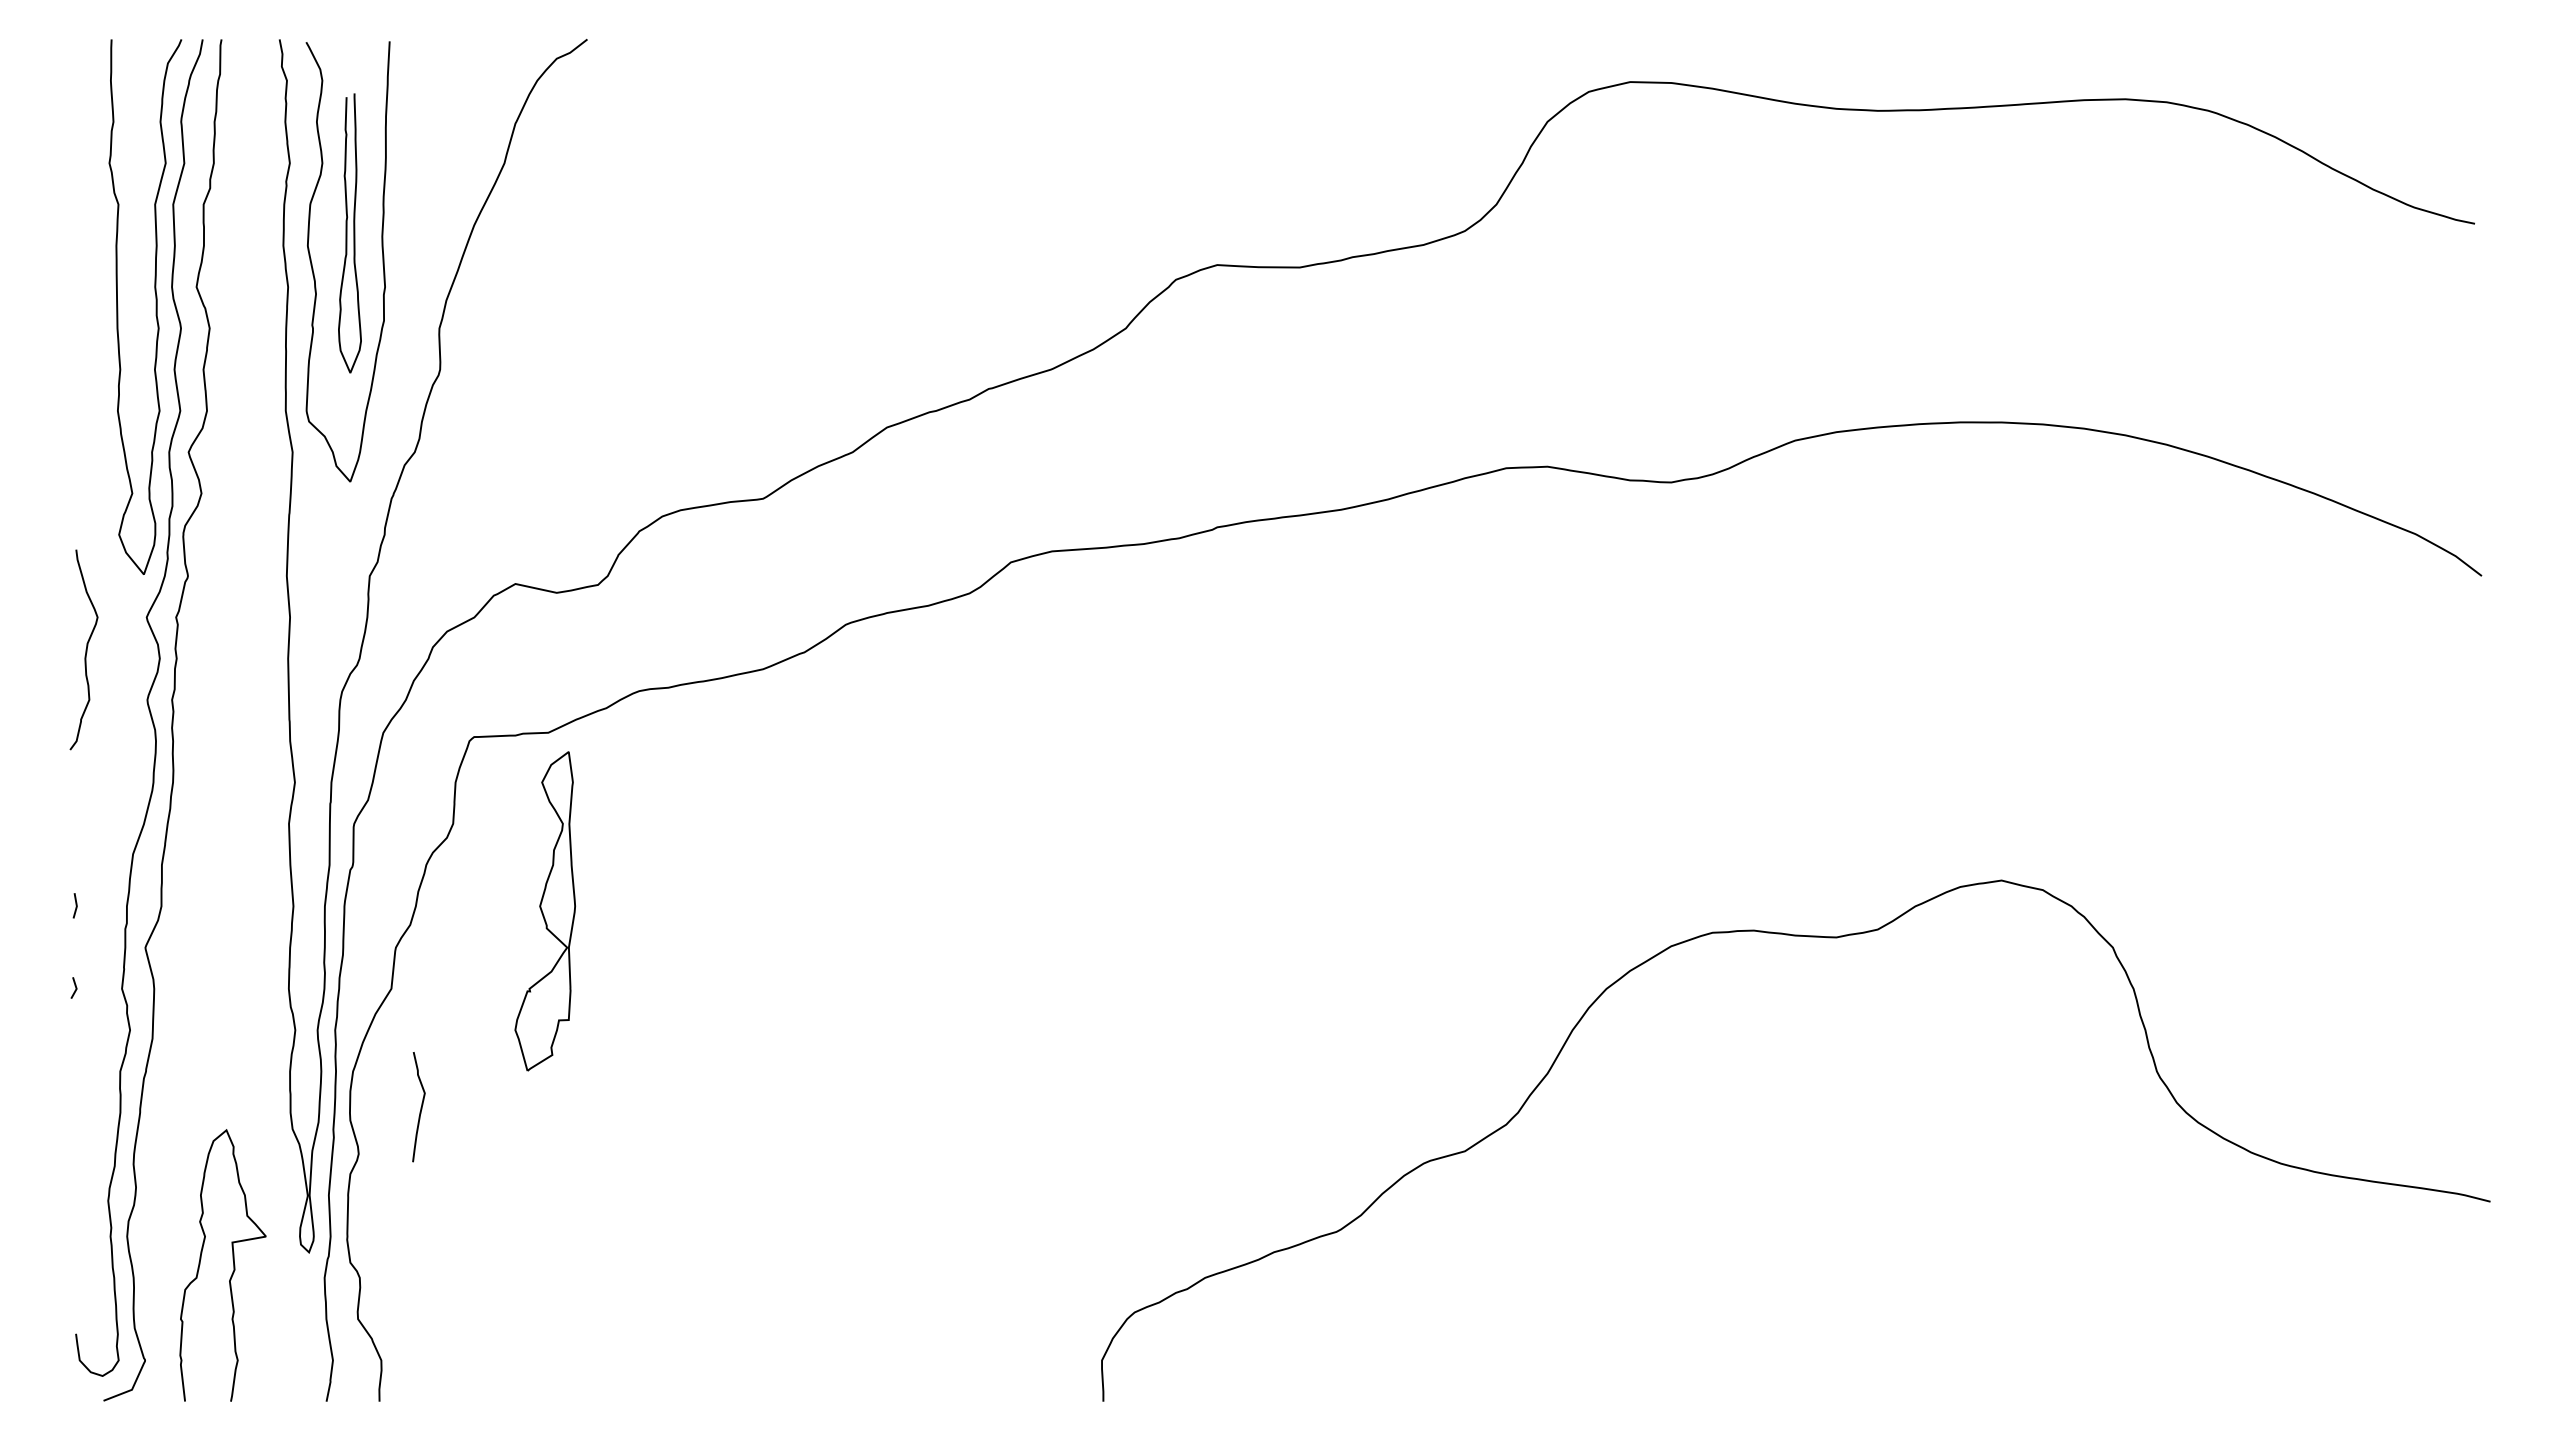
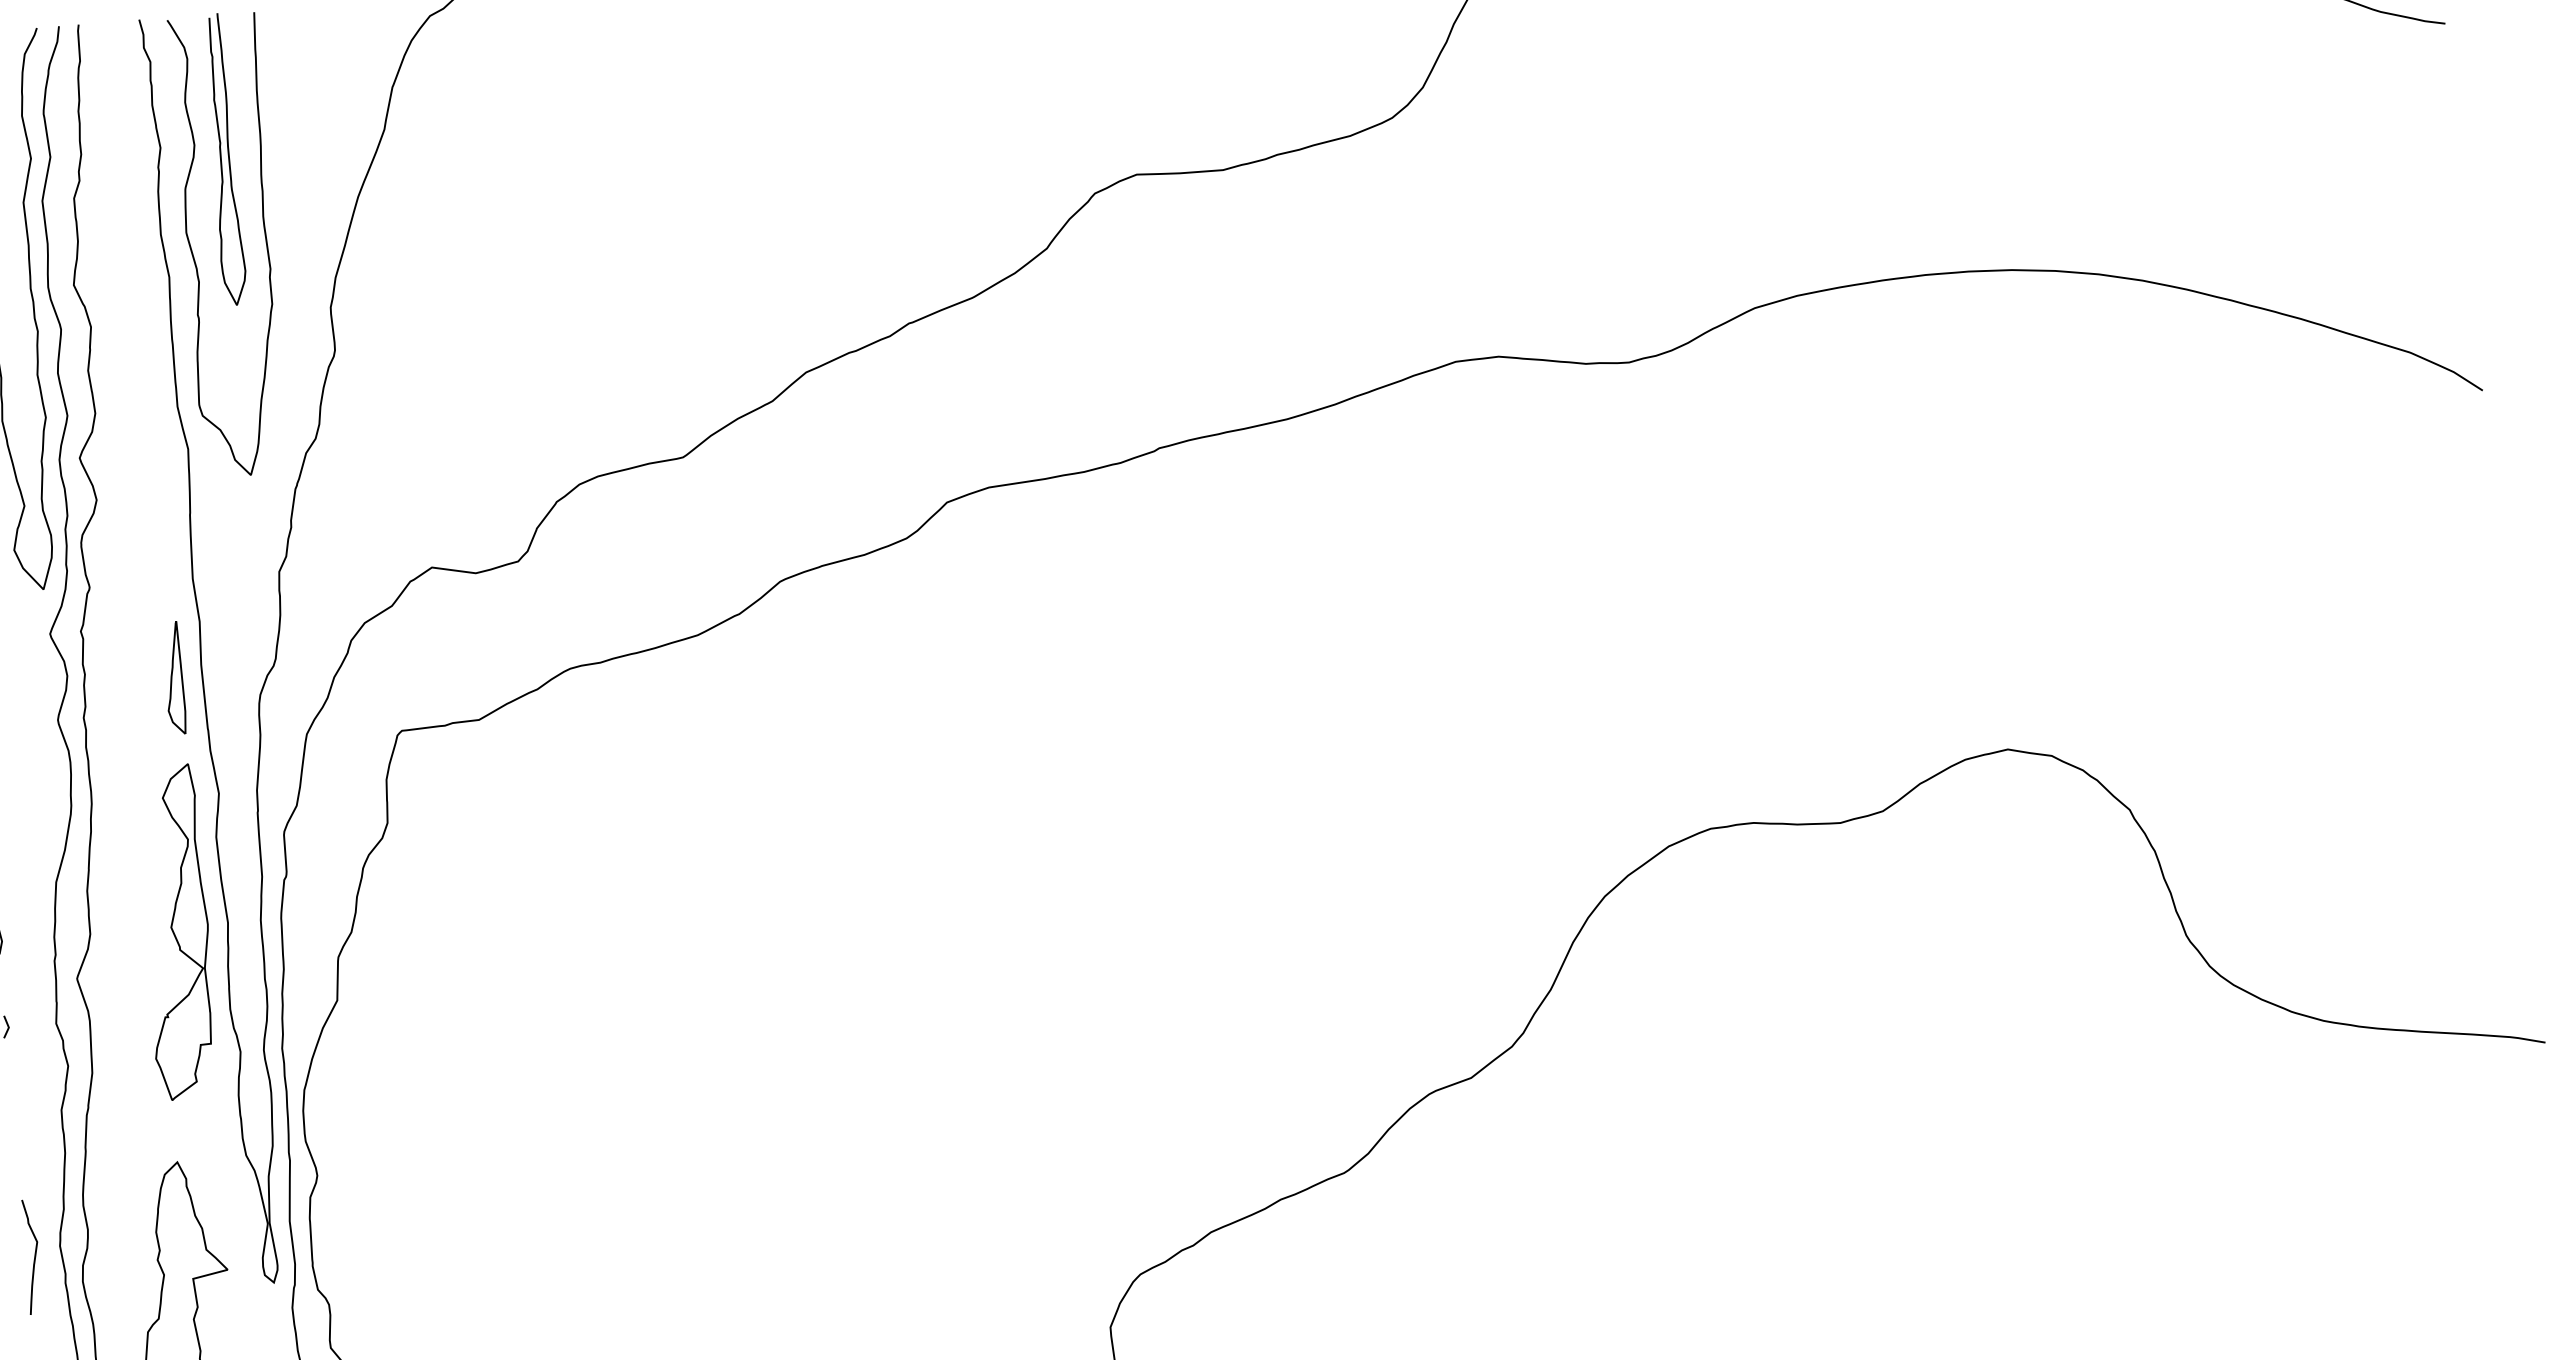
curve: (347, 233) -> (222, 159), moved
part: (261, 669) -> (174, 678), added
part: (544, 911) -> (176, 932), moved
curve: (420, 1107) -> (33, 1257), moved

